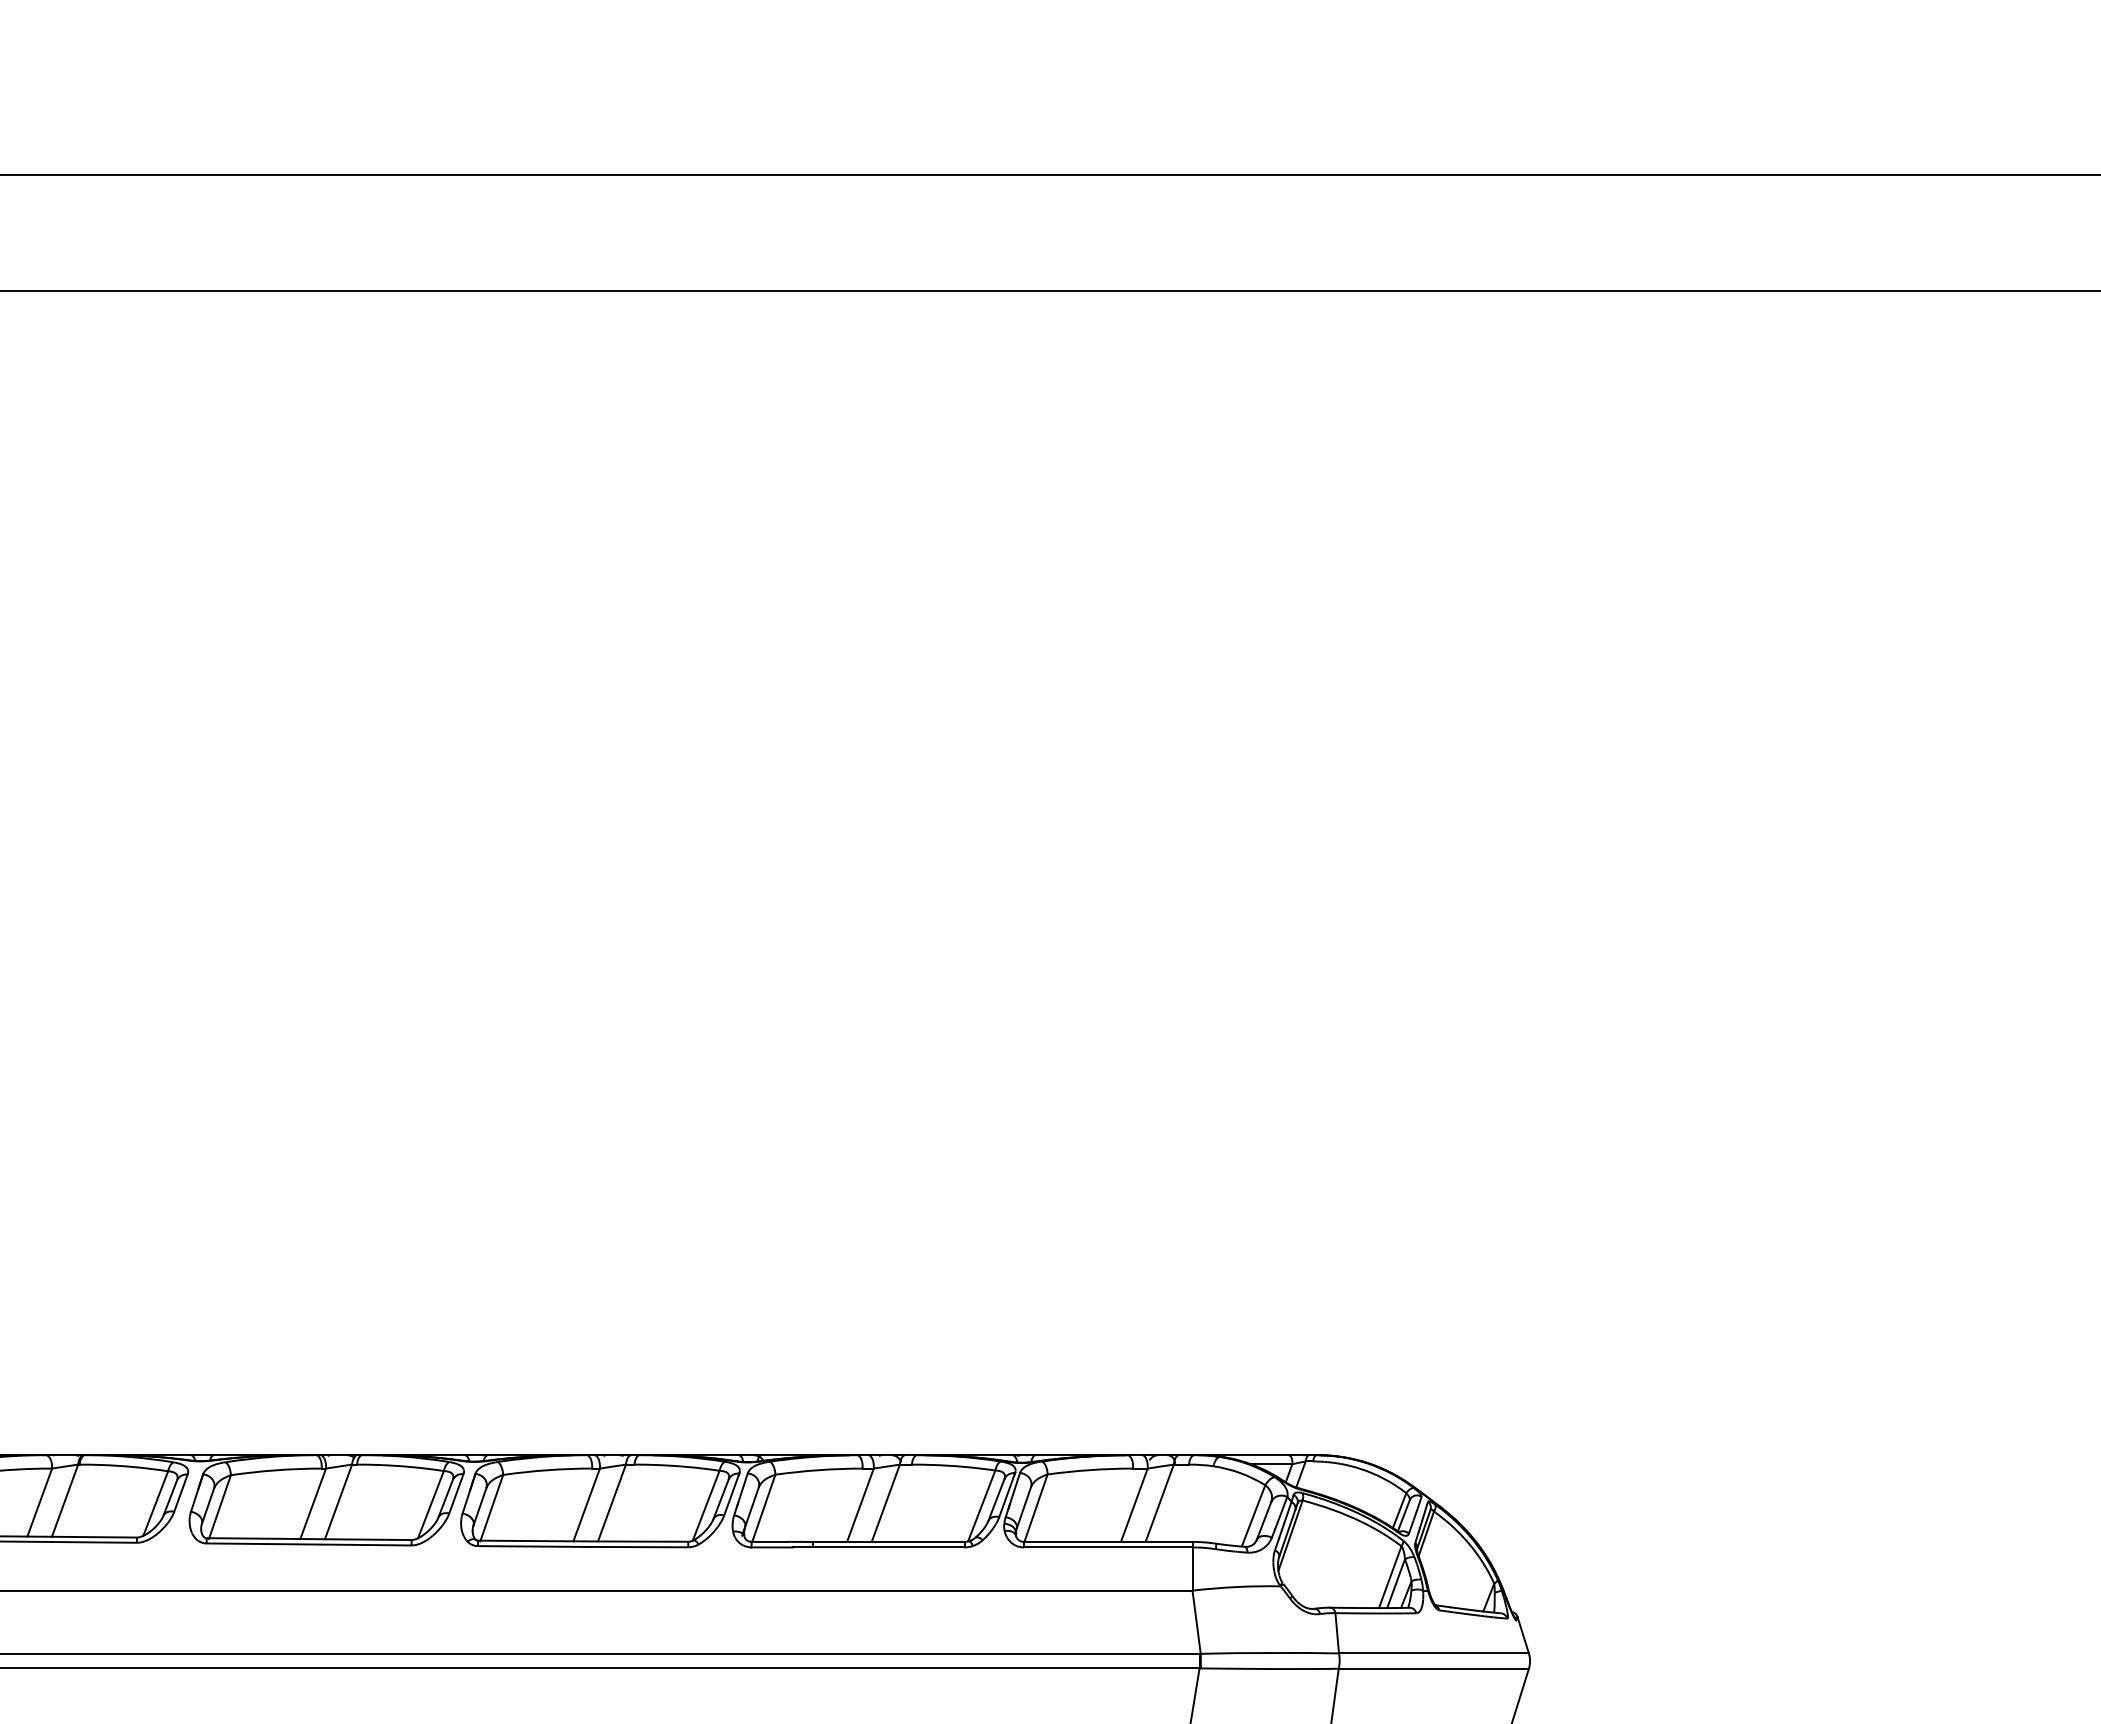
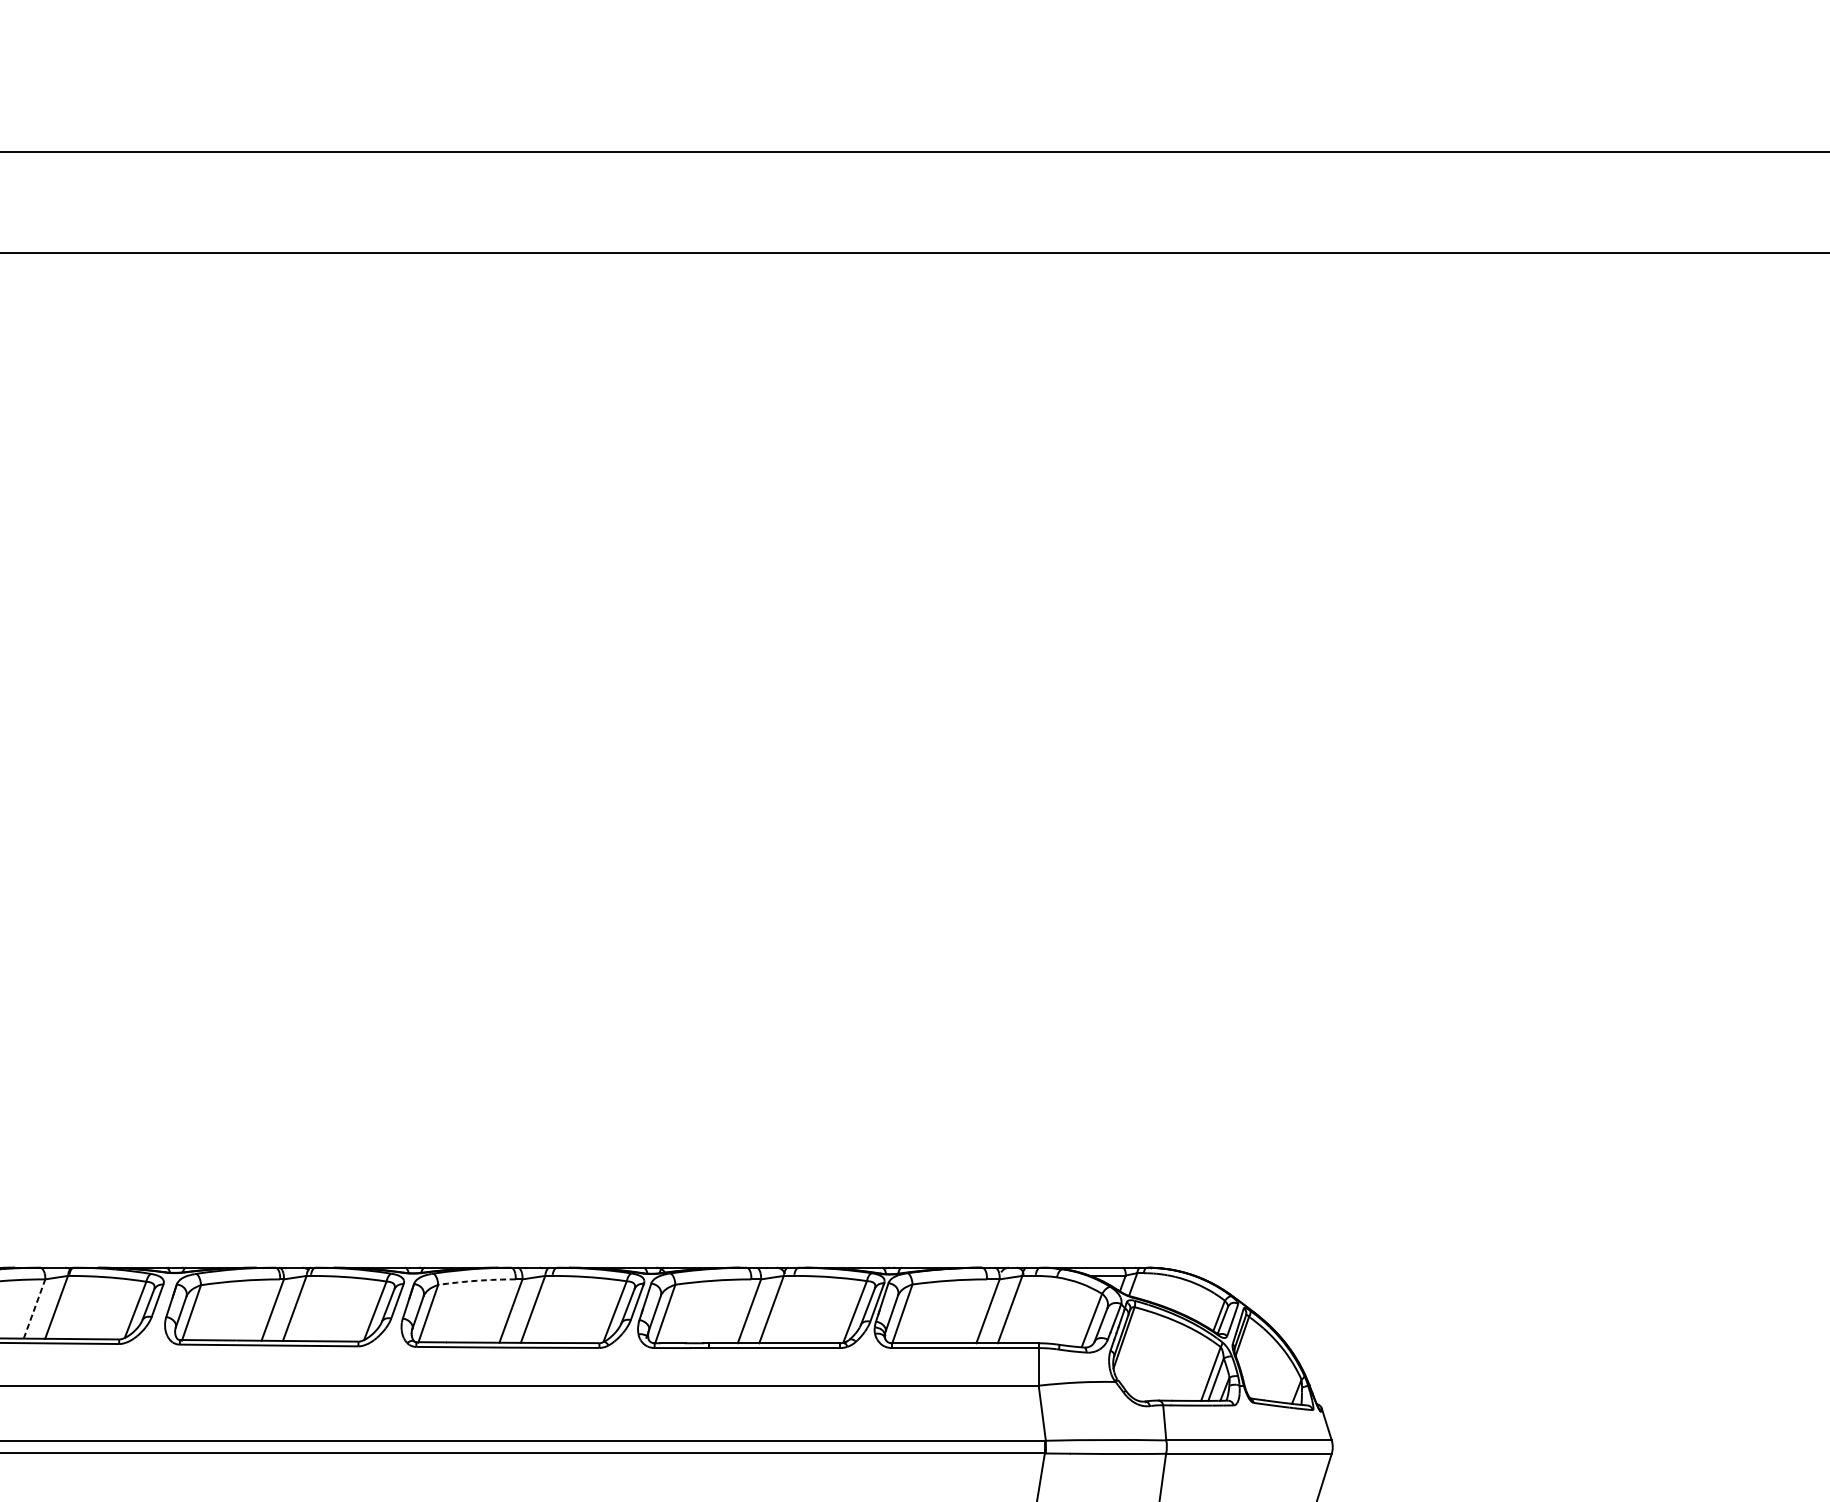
arc: (547, 1470) -> (476, 1281), solid -> dashed
line: (39, 1502) -> (34, 1308), solid -> dashed

